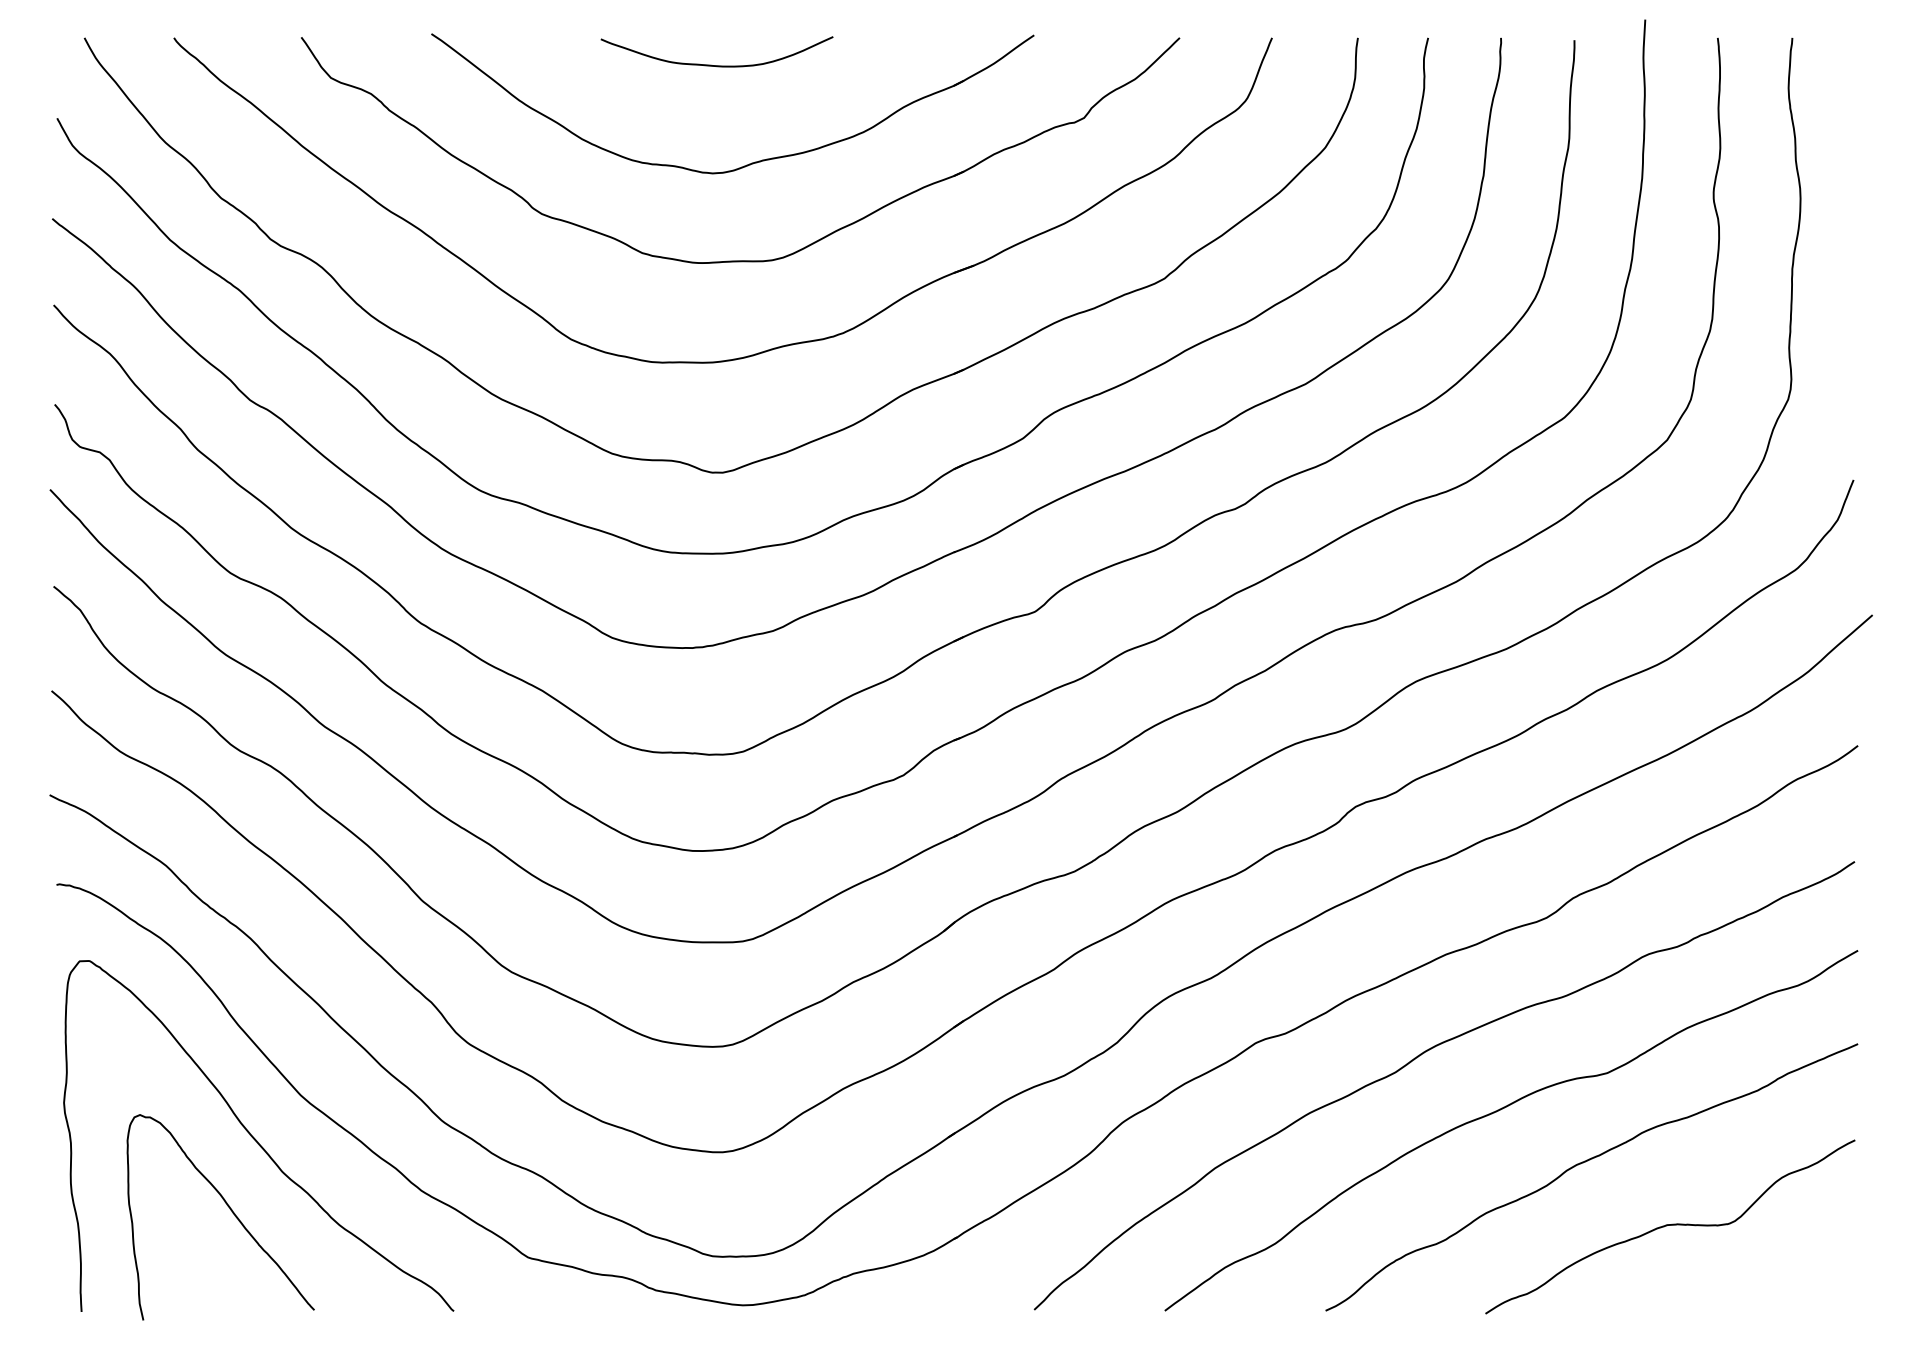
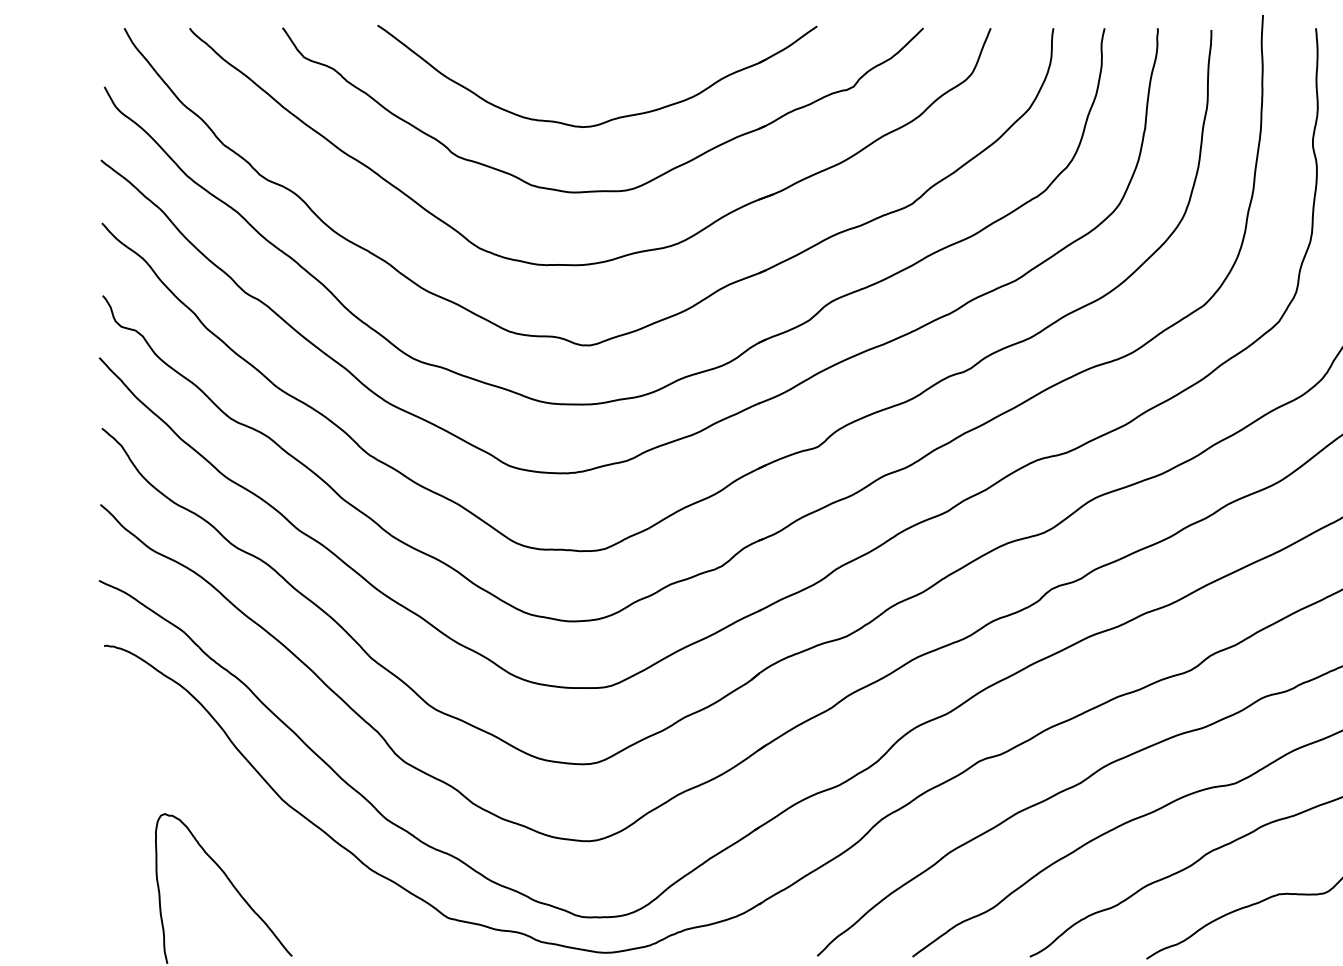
curve: (711, 64) -> (581, 47), removed
curve: (255, 1138) -> (249, 831), removed

